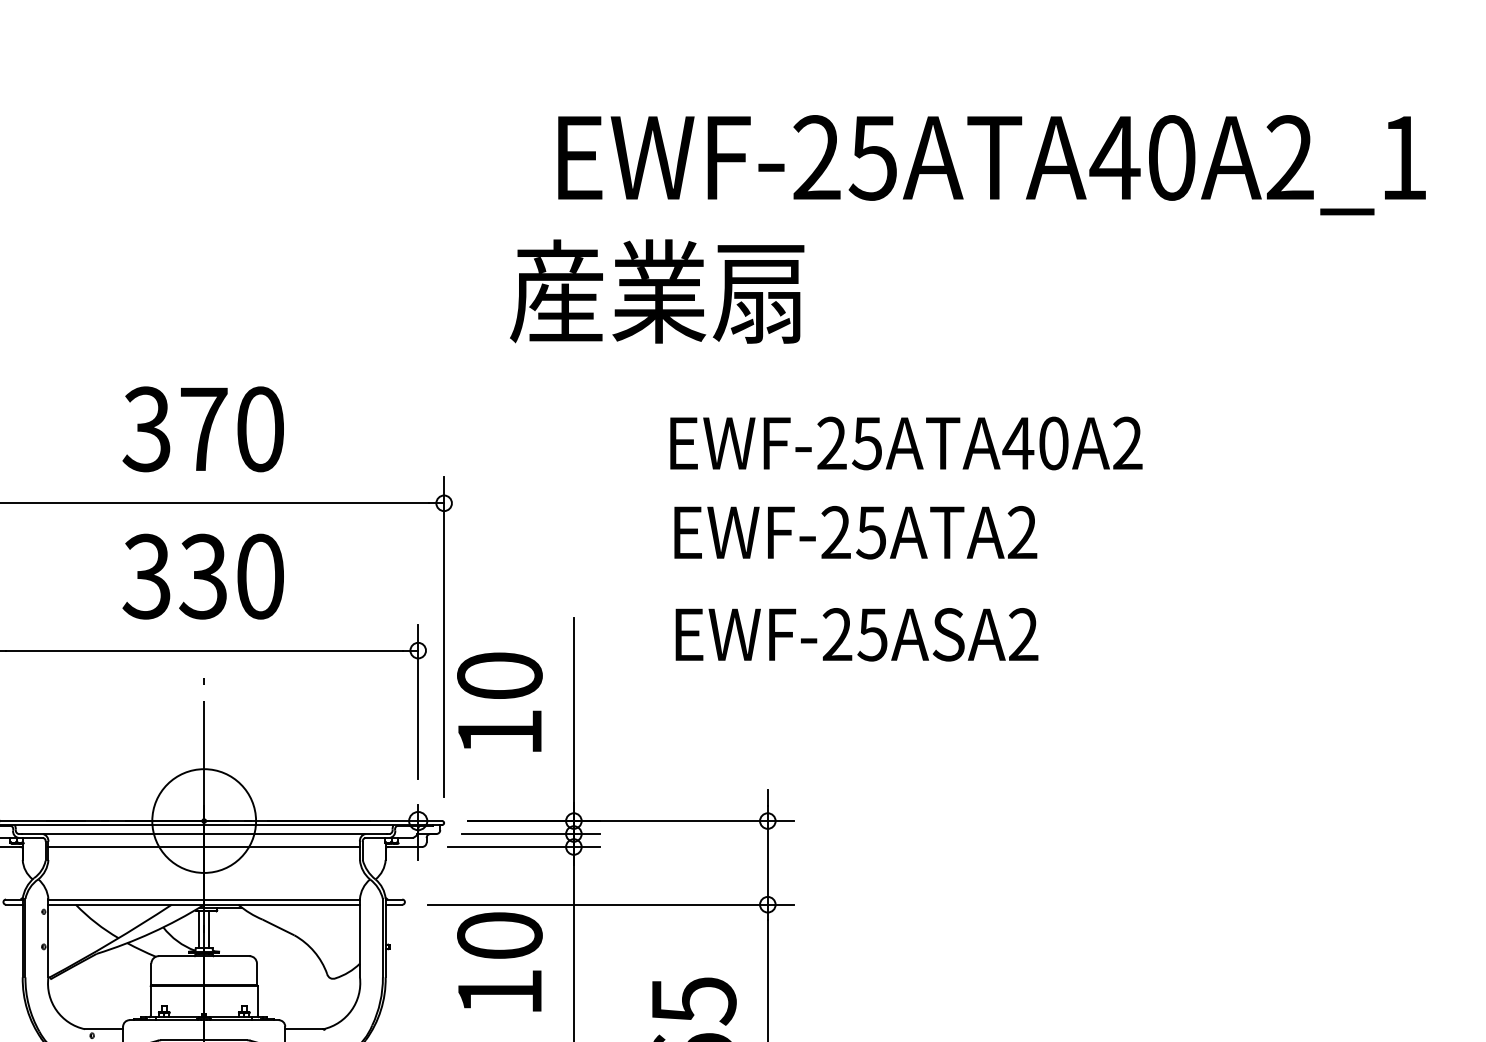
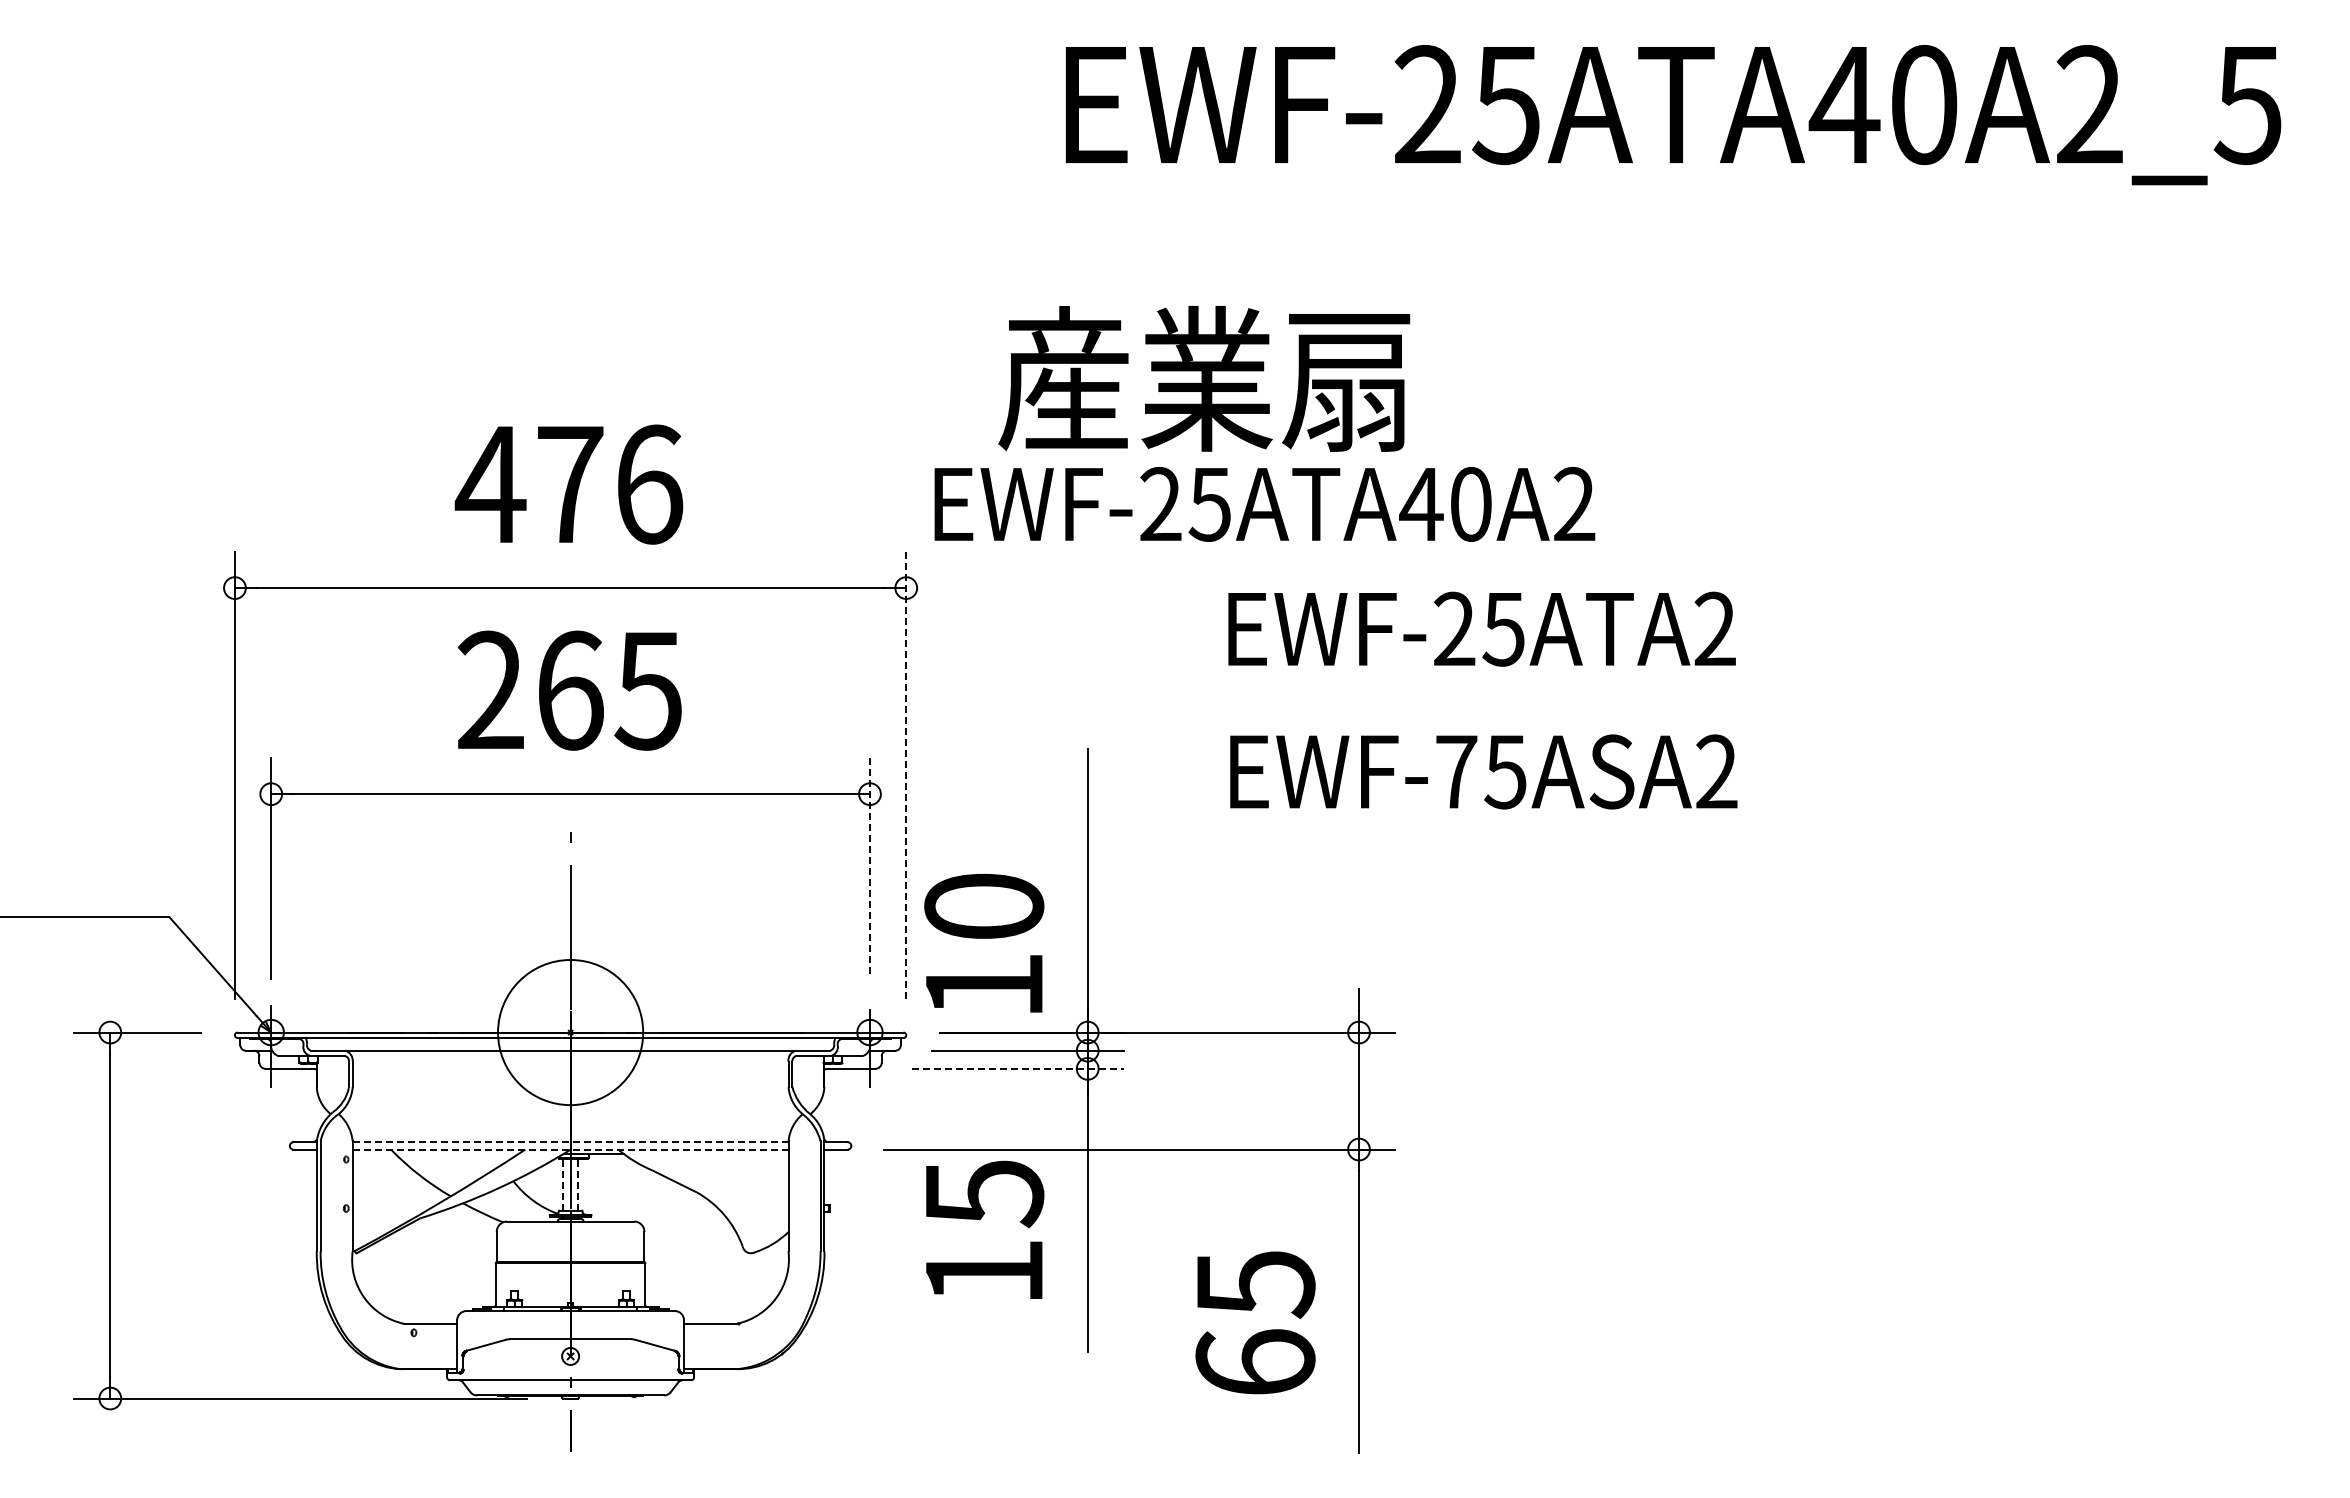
text: (1403, 159) -> (2247, 106), EWF-25ATA40A2_1 -> EWF-25ATA40A2_5
text: (657, 291) -> (1204, 378), moved
text: (202, 429) -> (568, 484), 370 -> 476
text: (906, 443) -> (1264, 504), moved
text: (203, 576) -> (569, 690), 330 -> 265
text: (837, 634) -> (1456, 771), EWF-25ASA2 -> EWF-75ASA2
line: (444, 636) -> (906, 774), solid -> dashed
line: (417, 701) -> (869, 865), solid -> dashed
text: (500, 701) -> (984, 942), moved
line: (204, 846) -> (570, 1068), removed
line: (524, 846) -> (1018, 1068), solid -> dashed
line: (204, 899) -> (570, 1142), solid -> dashed
line: (204, 904) -> (570, 1149), solid -> dashed
line: (199, 929) -> (563, 1184), solid -> dashed
line: (209, 929) -> (577, 1184), solid -> dashed
text: (500, 936) -> (984, 1194), 10 -> 15

